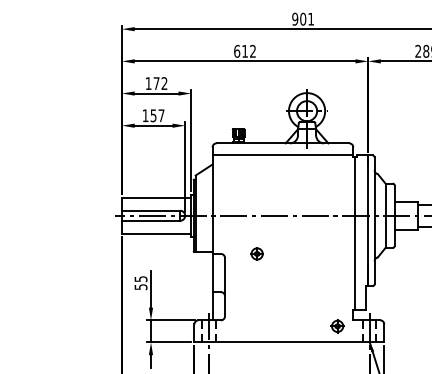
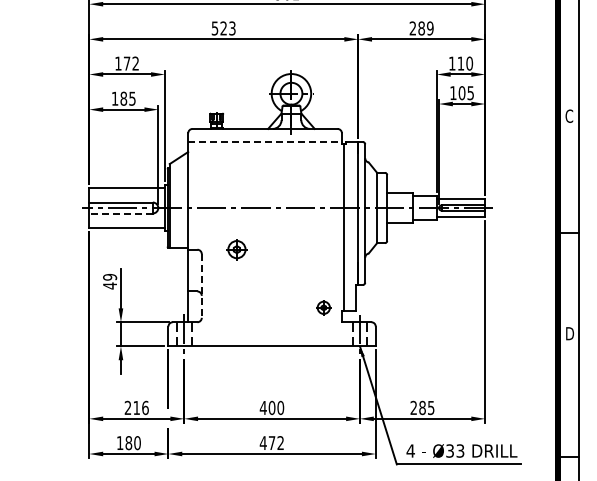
text: (244, 51) -> (223, 28), 612 -> 523
text: (156, 115) -> (127, 98), 157 -> 185
line: (283, 155) -> (265, 142), solid -> dashed
line: (151, 220) -> (121, 213), solid -> dashed
part: (256, 253) -> (236, 249), size x1.4
text: (141, 283) -> (110, 281), 55 -> 49
line: (224, 286) -> (201, 285), solid -> dashed
part: (337, 326) -> (323, 307), moved

